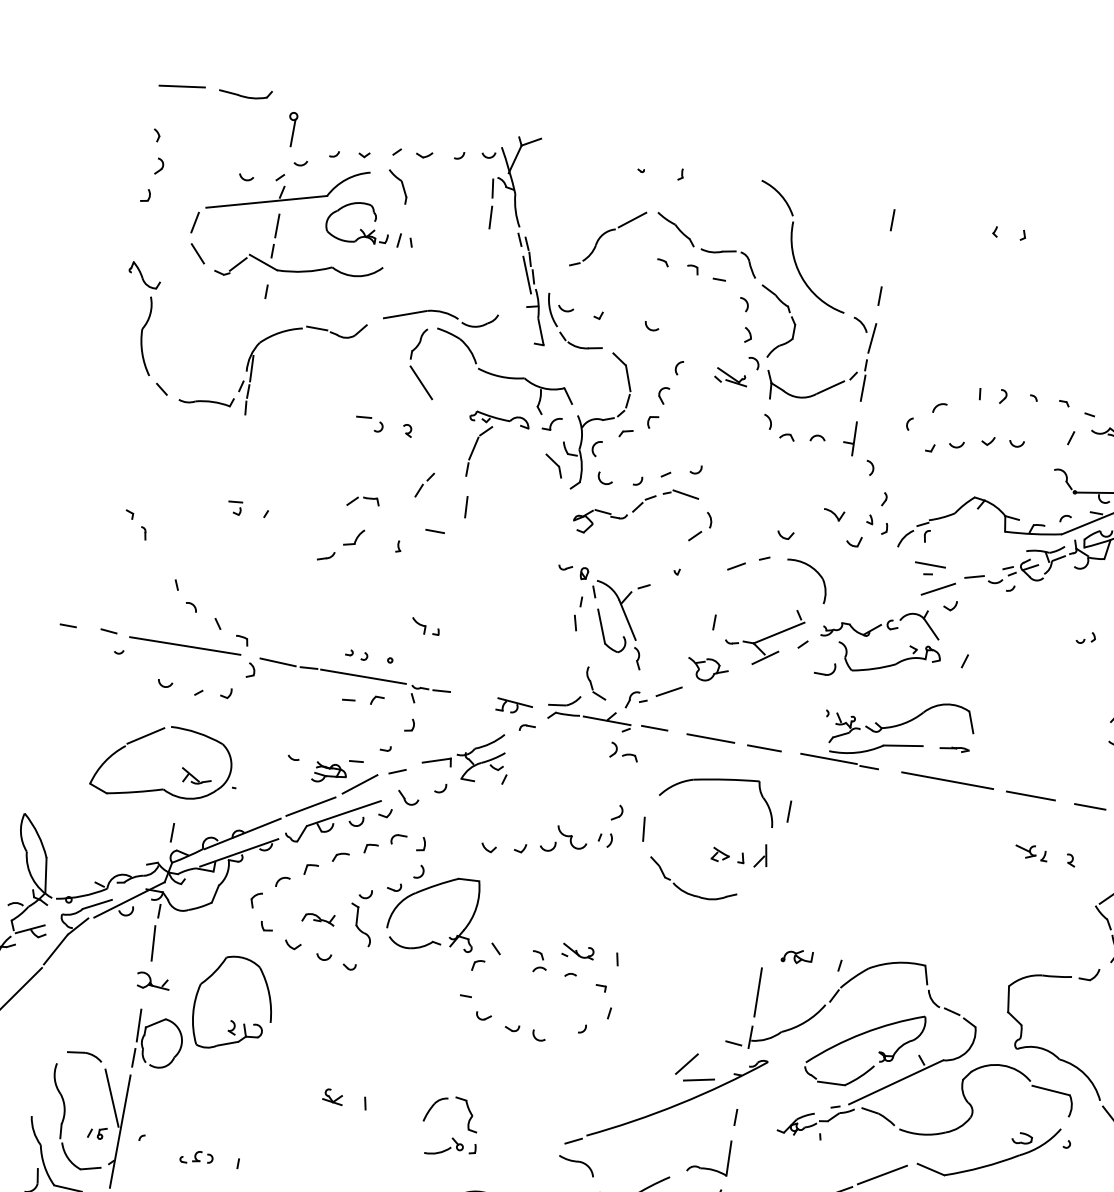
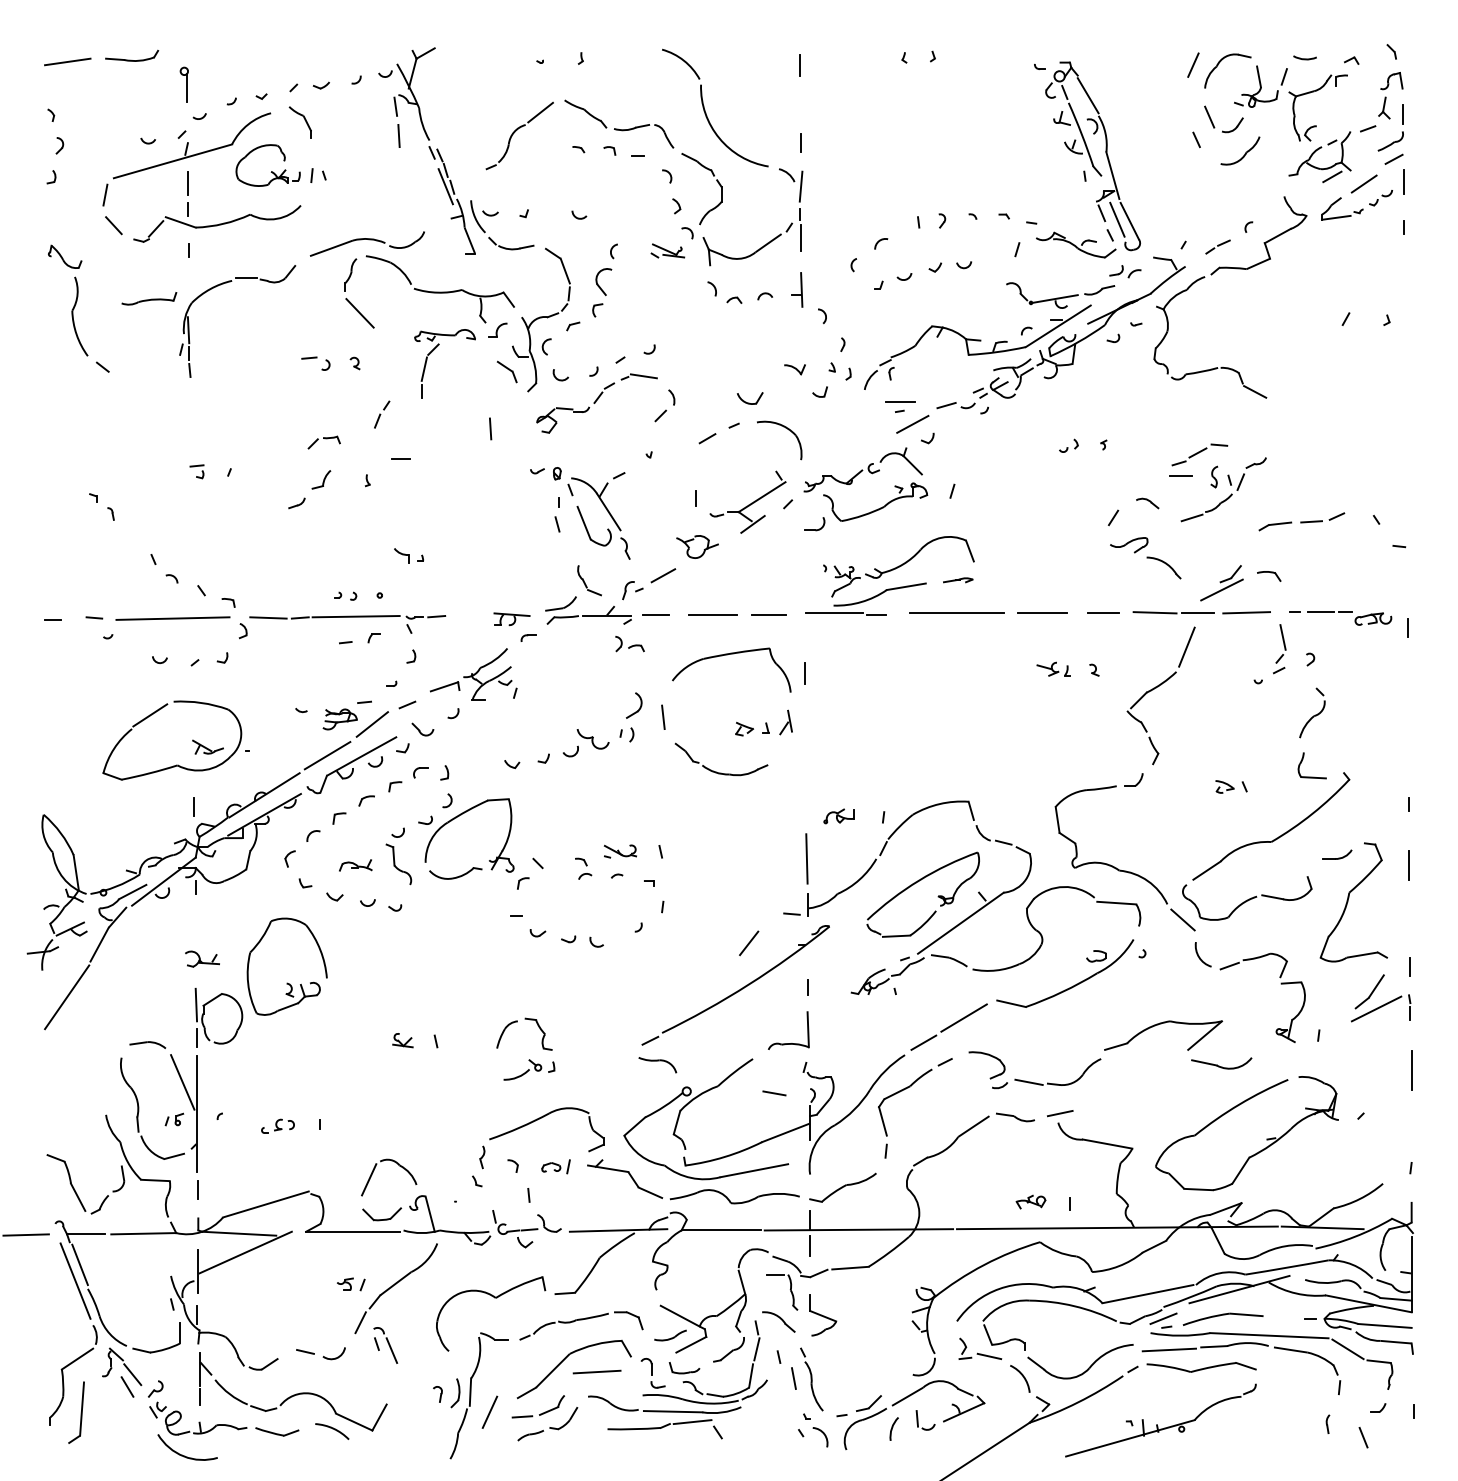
part: (663, 395) -> (603, 281), size x1.6
part: (206, 399) -> (149, 298), moved
line: (466, 506) -> (490, 428), moved
part: (785, 535) -> (750, 398), size x1.6
part: (617, 812) -> (633, 705), size x1.6
line: (153, 943) -> (195, 920), removed
line: (699, 1079) -> (764, 956), removed

